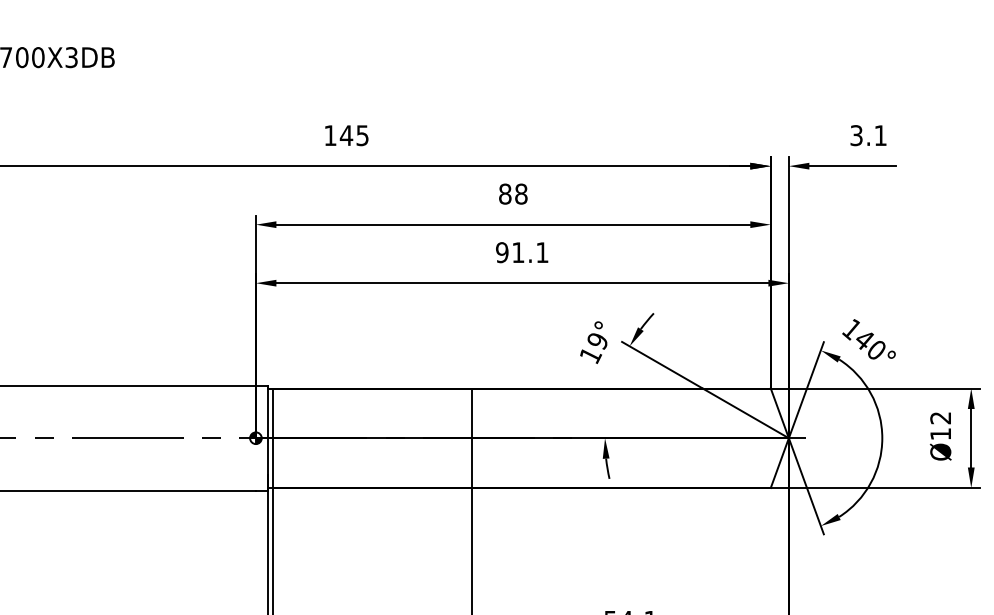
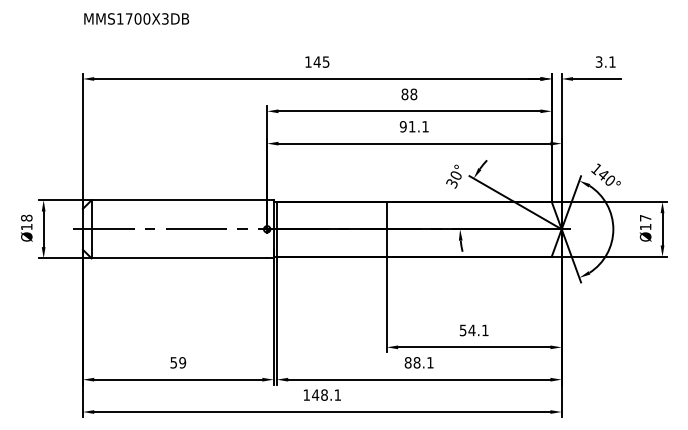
text: (593, 349) -> (453, 180), 19° -> 30°
text: (940, 418) -> (645, 218), Ø12 -> Ø17

